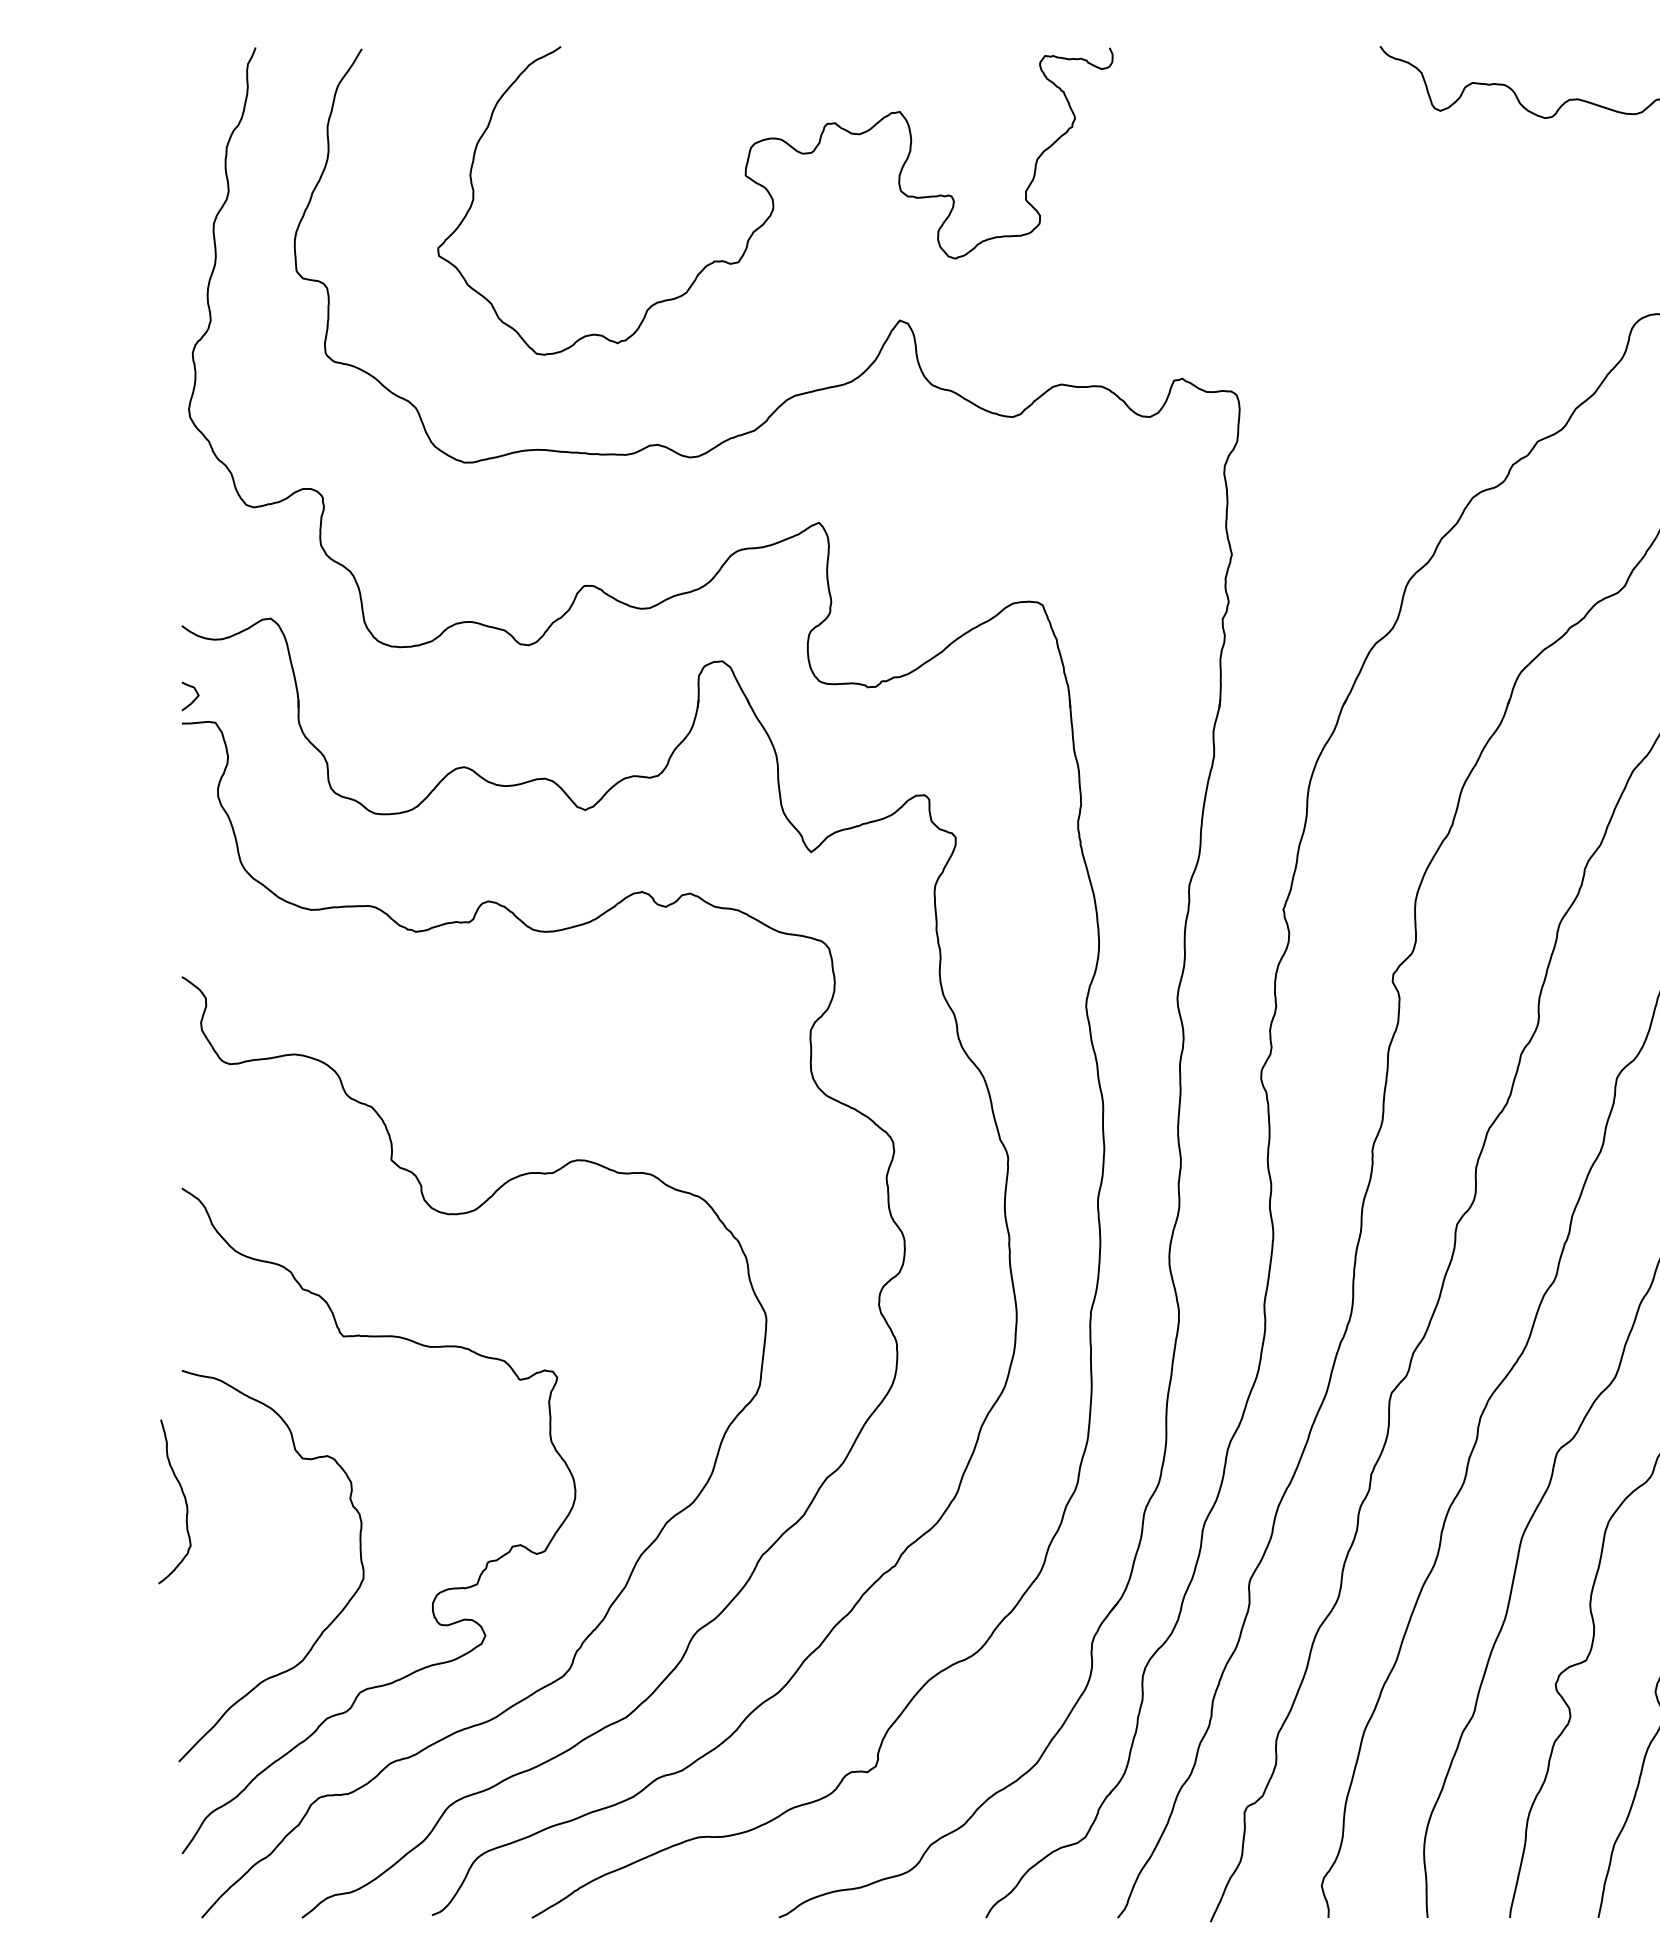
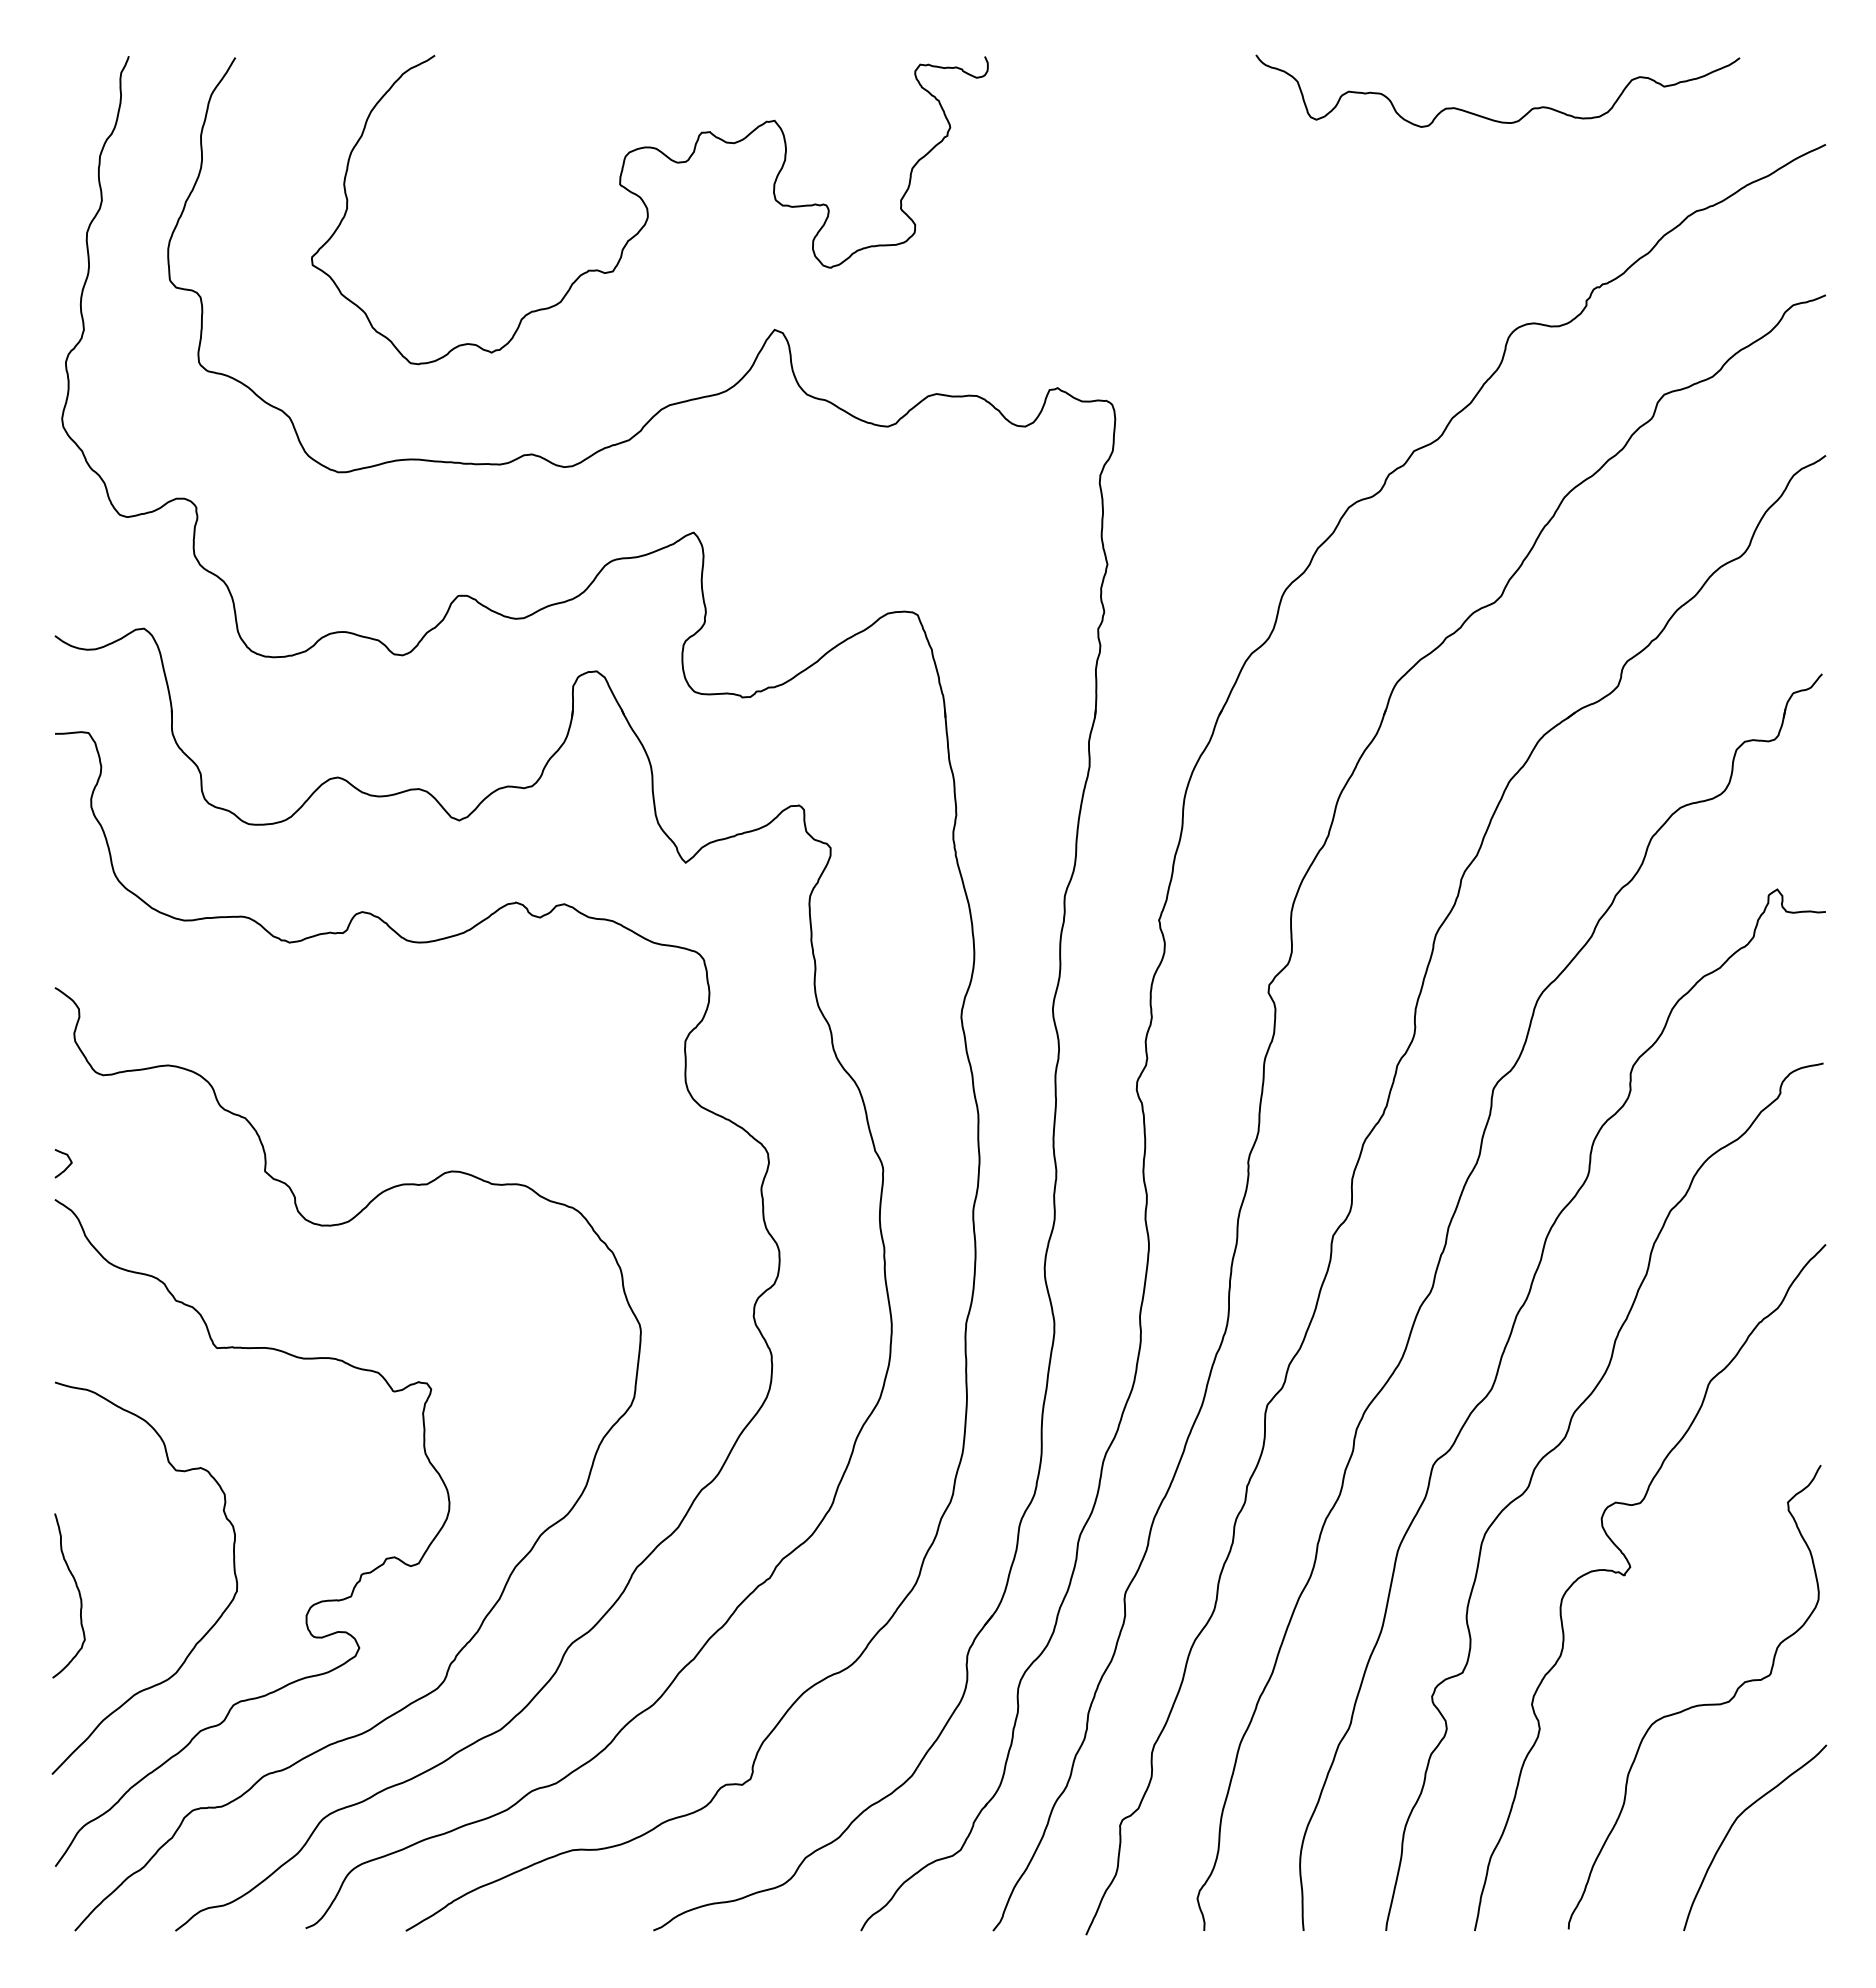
curve: (194, 699) -> (67, 1166), moved
curve: (184, 1499) -> (78, 1593), moved

